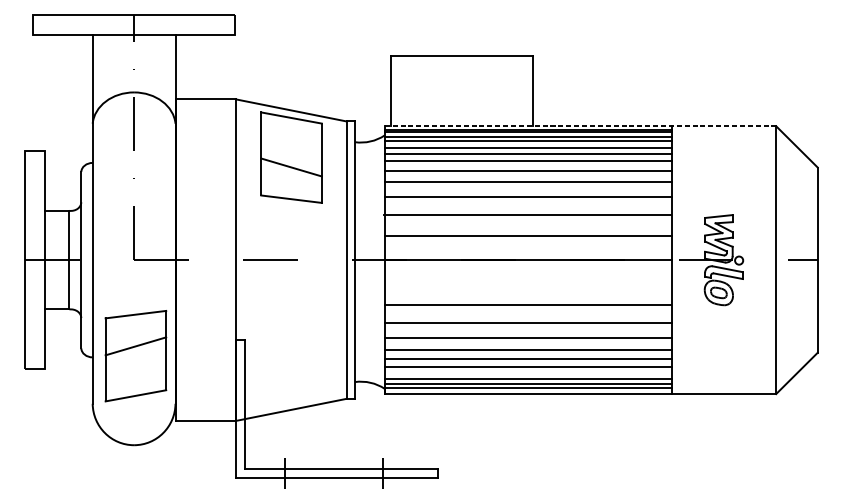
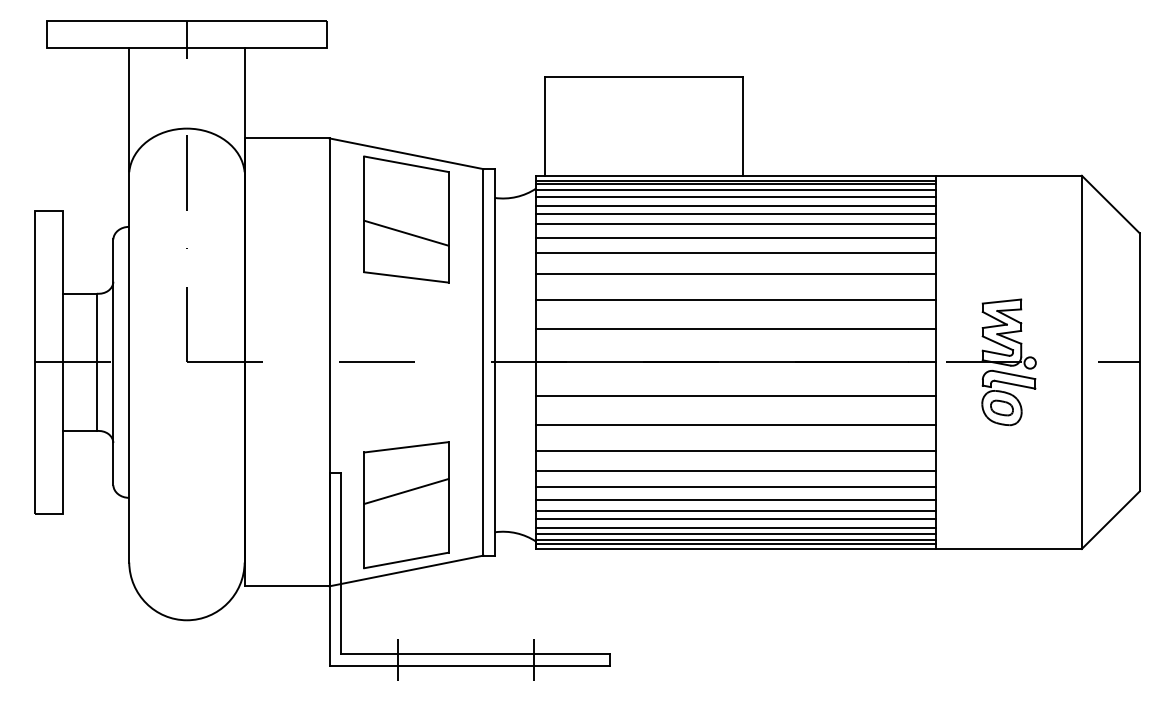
line: (580, 126) -> (809, 175), dashed -> solid
line: (528, 284) -> (736, 396), added
part: (135, 356) -> (406, 505), moved
line: (528, 372) -> (736, 518), added
line: (528, 390) -> (736, 544), added

